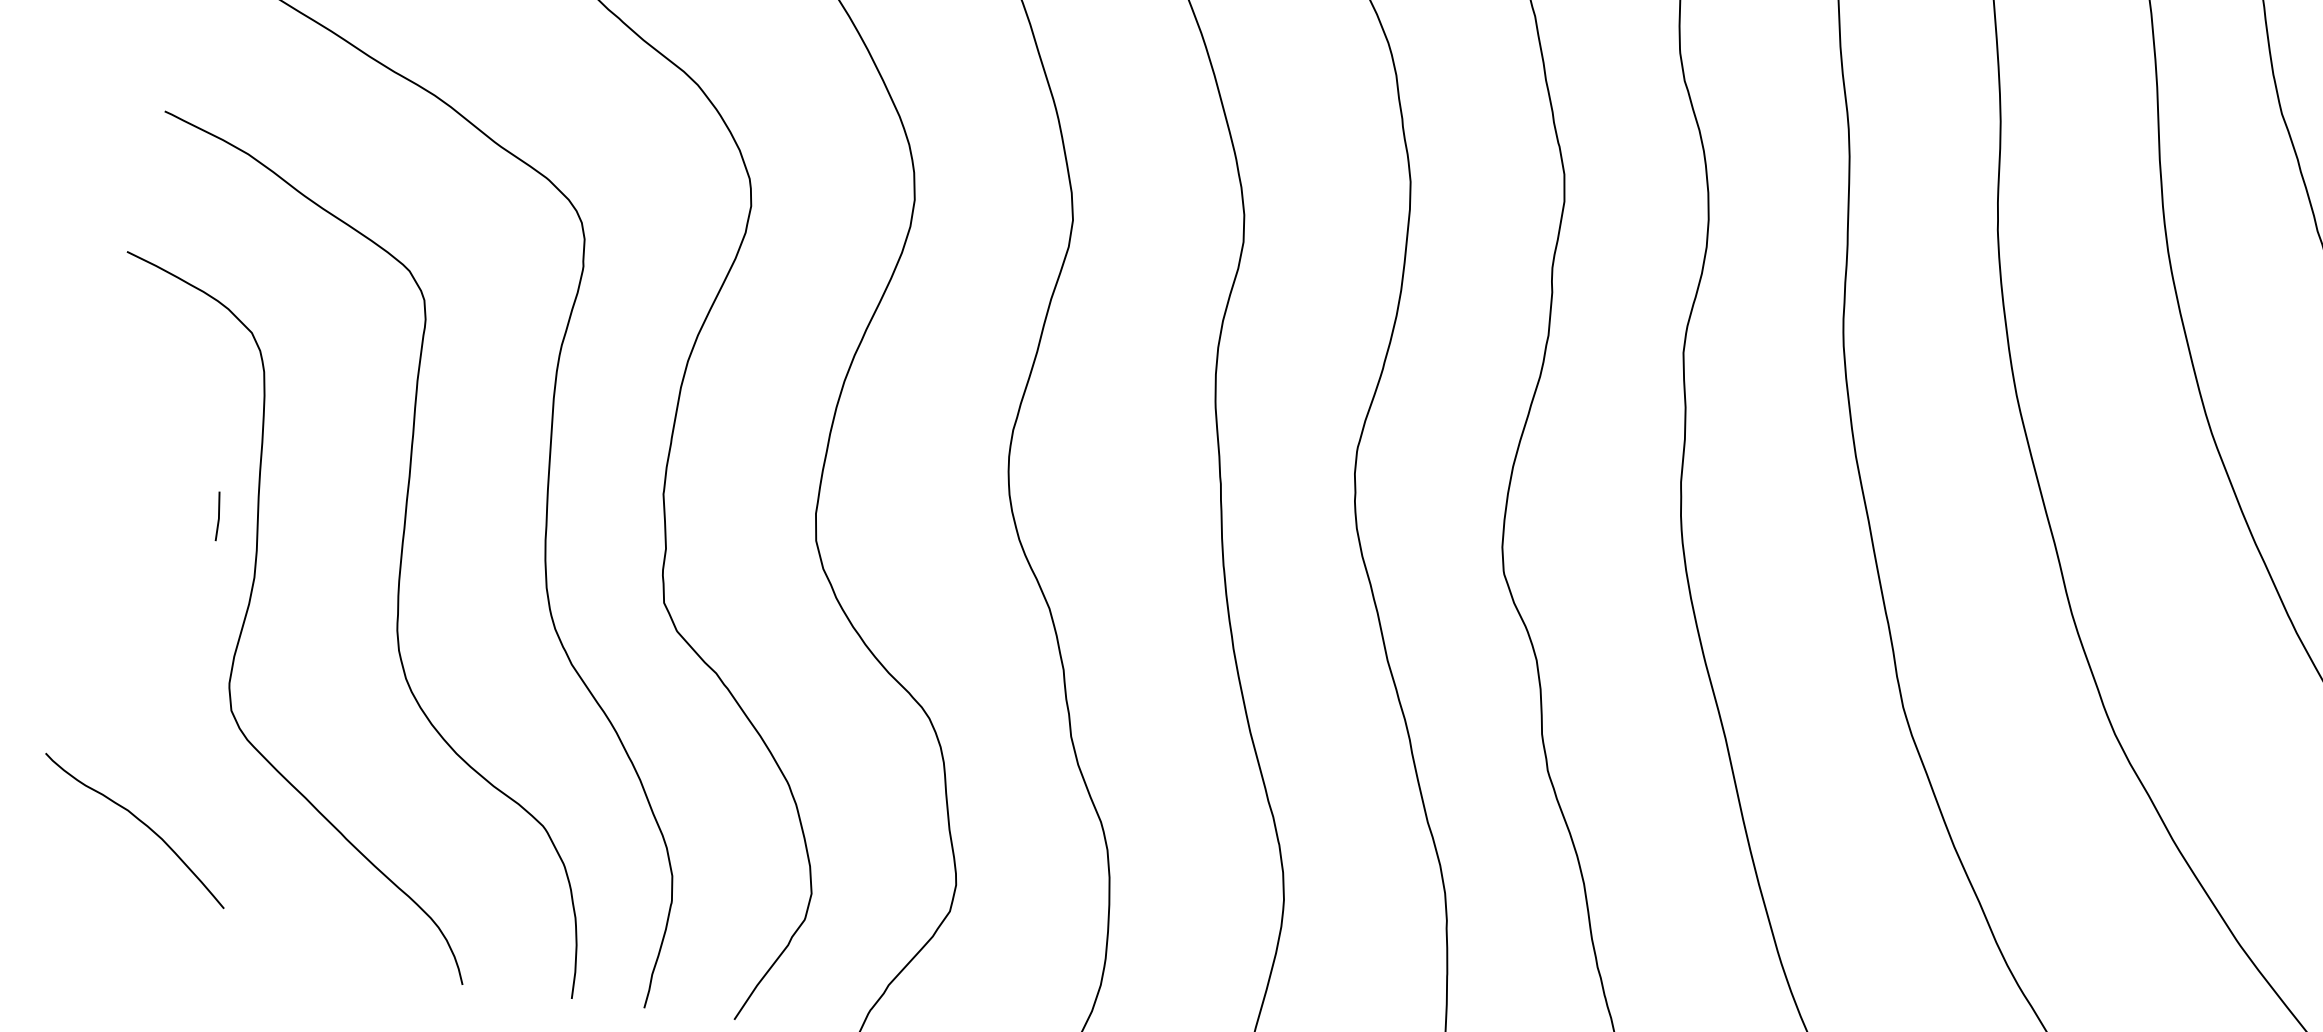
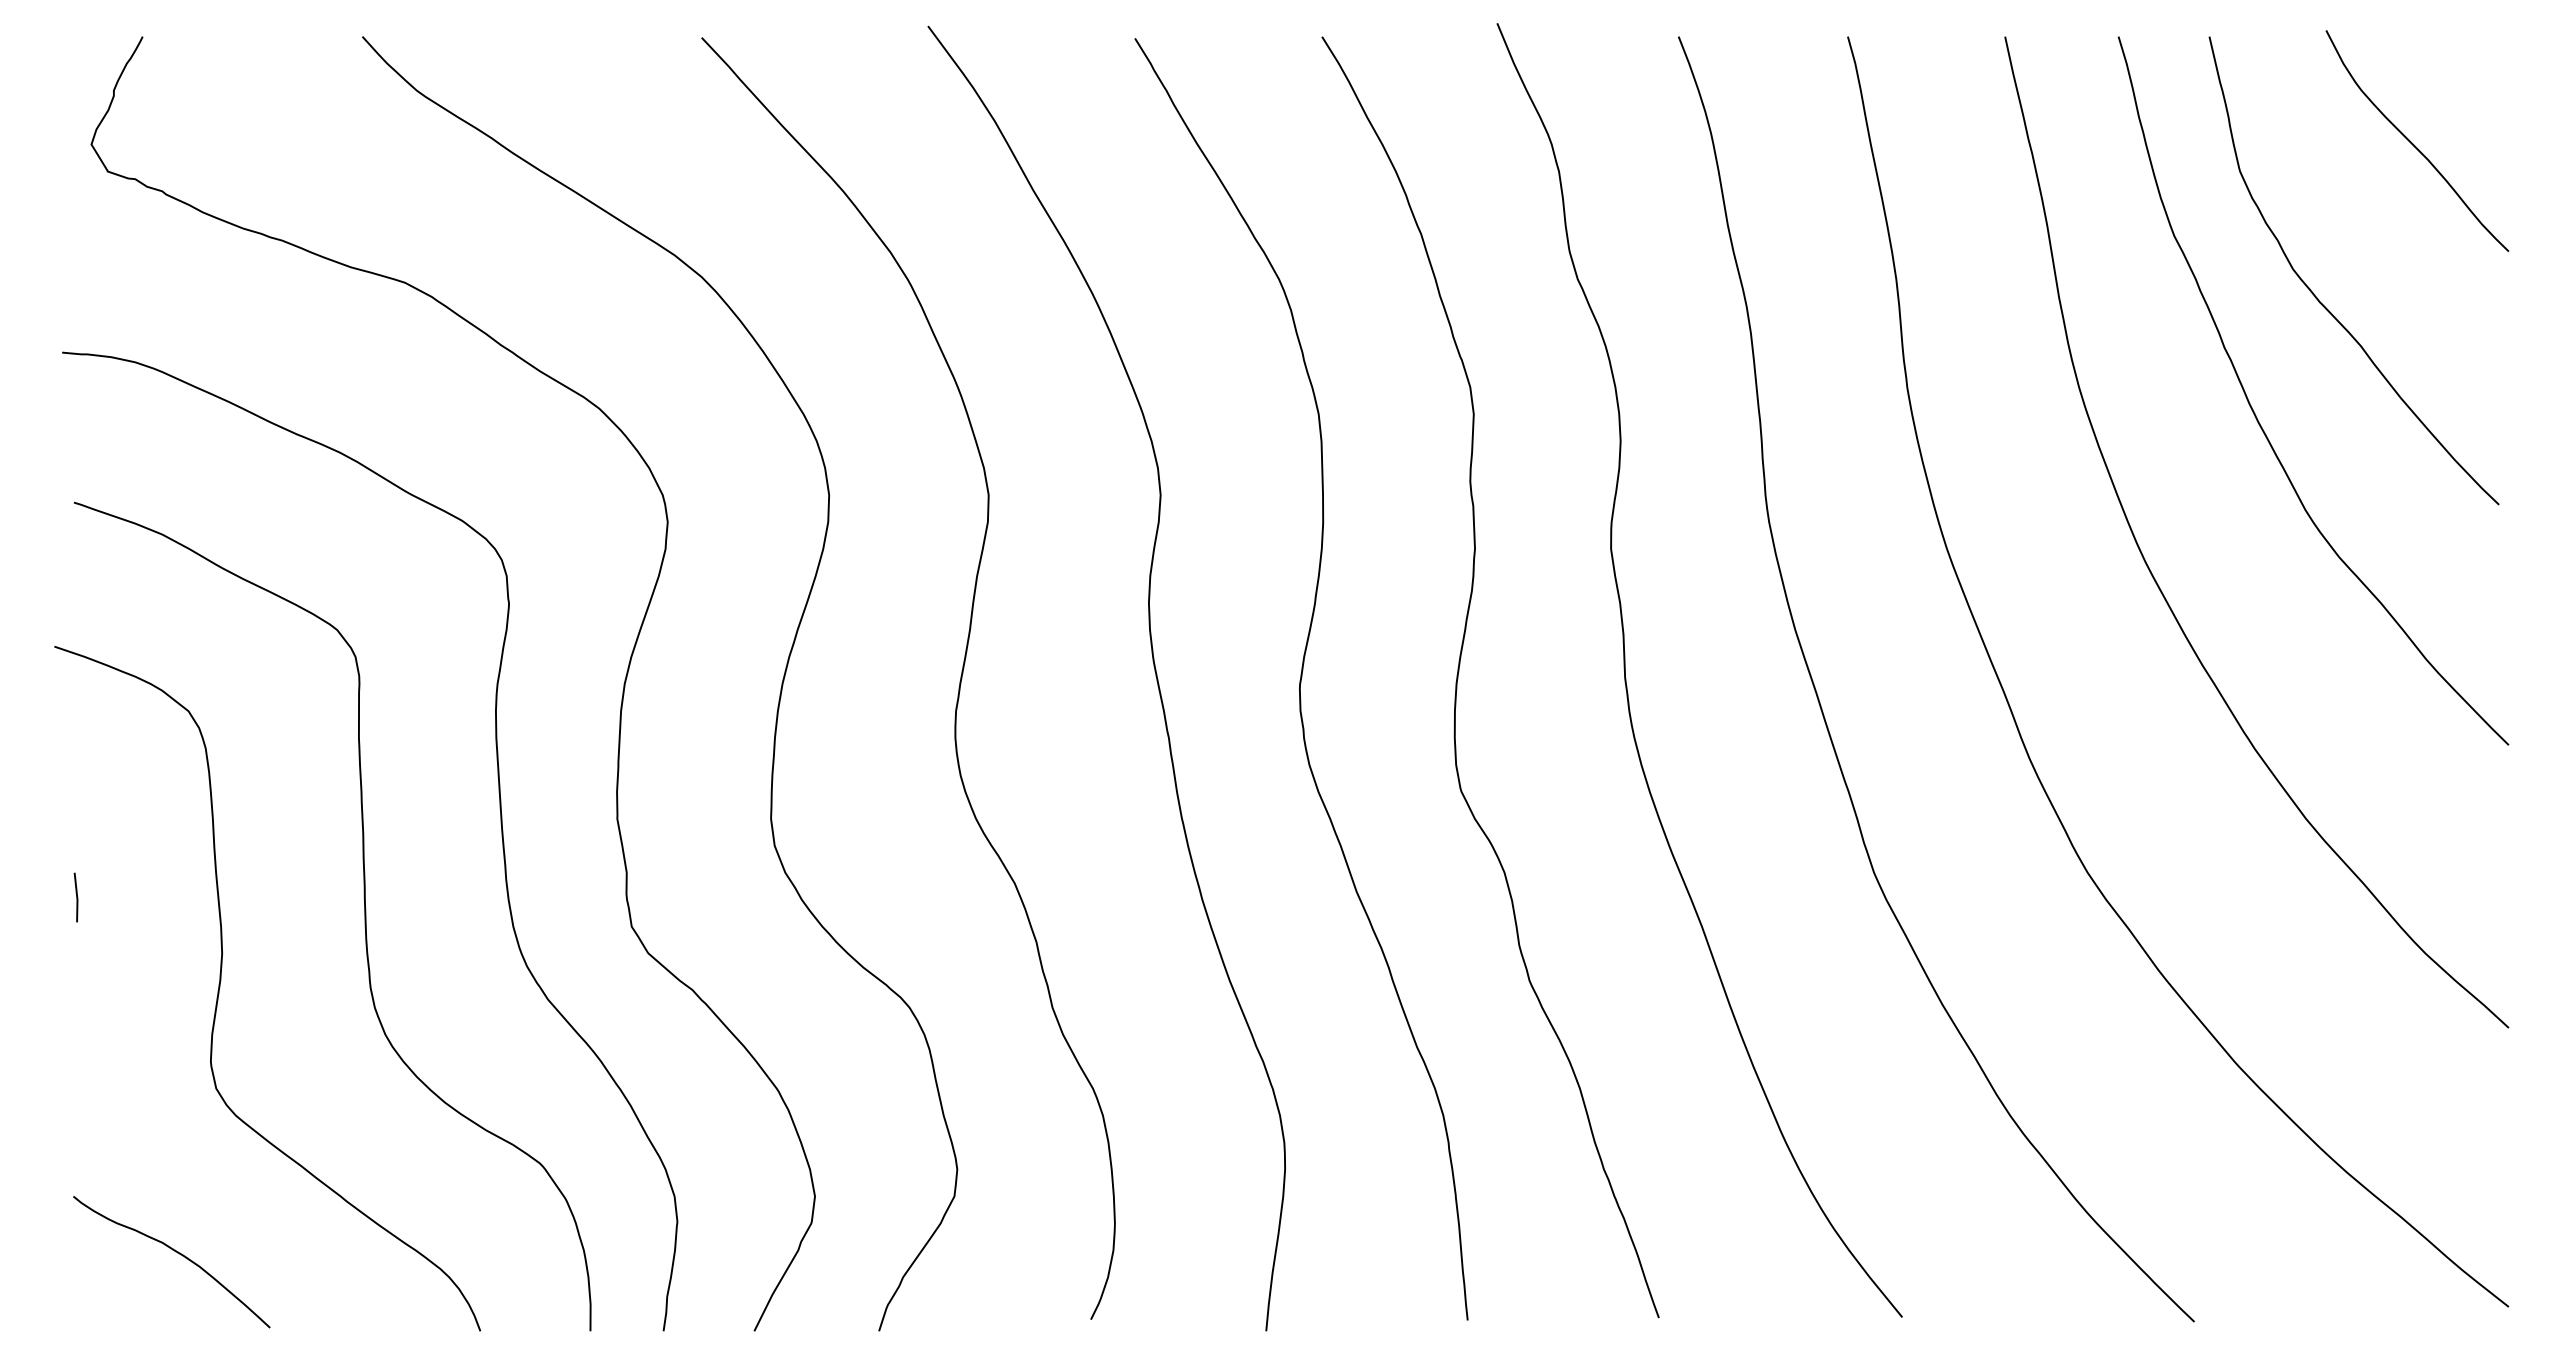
line: (218, 516) -> (76, 897), moved
curve: (139, 821) -> (175, 1252), moved

